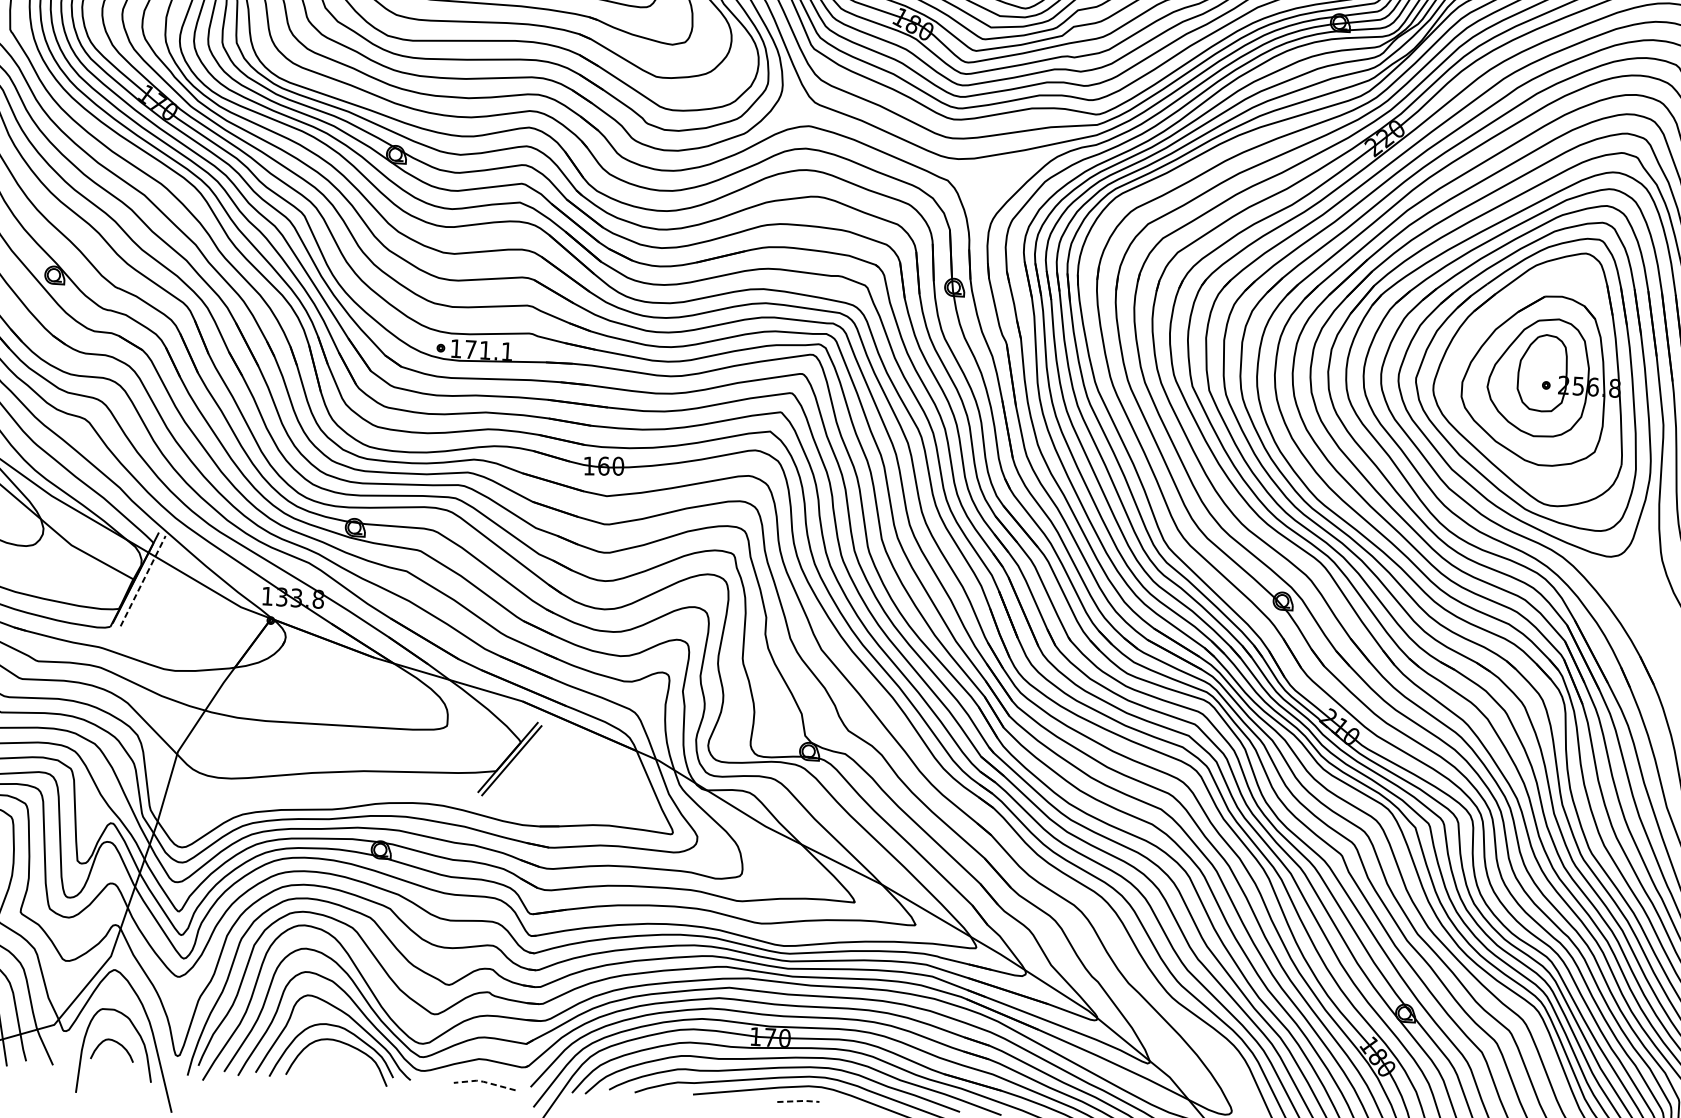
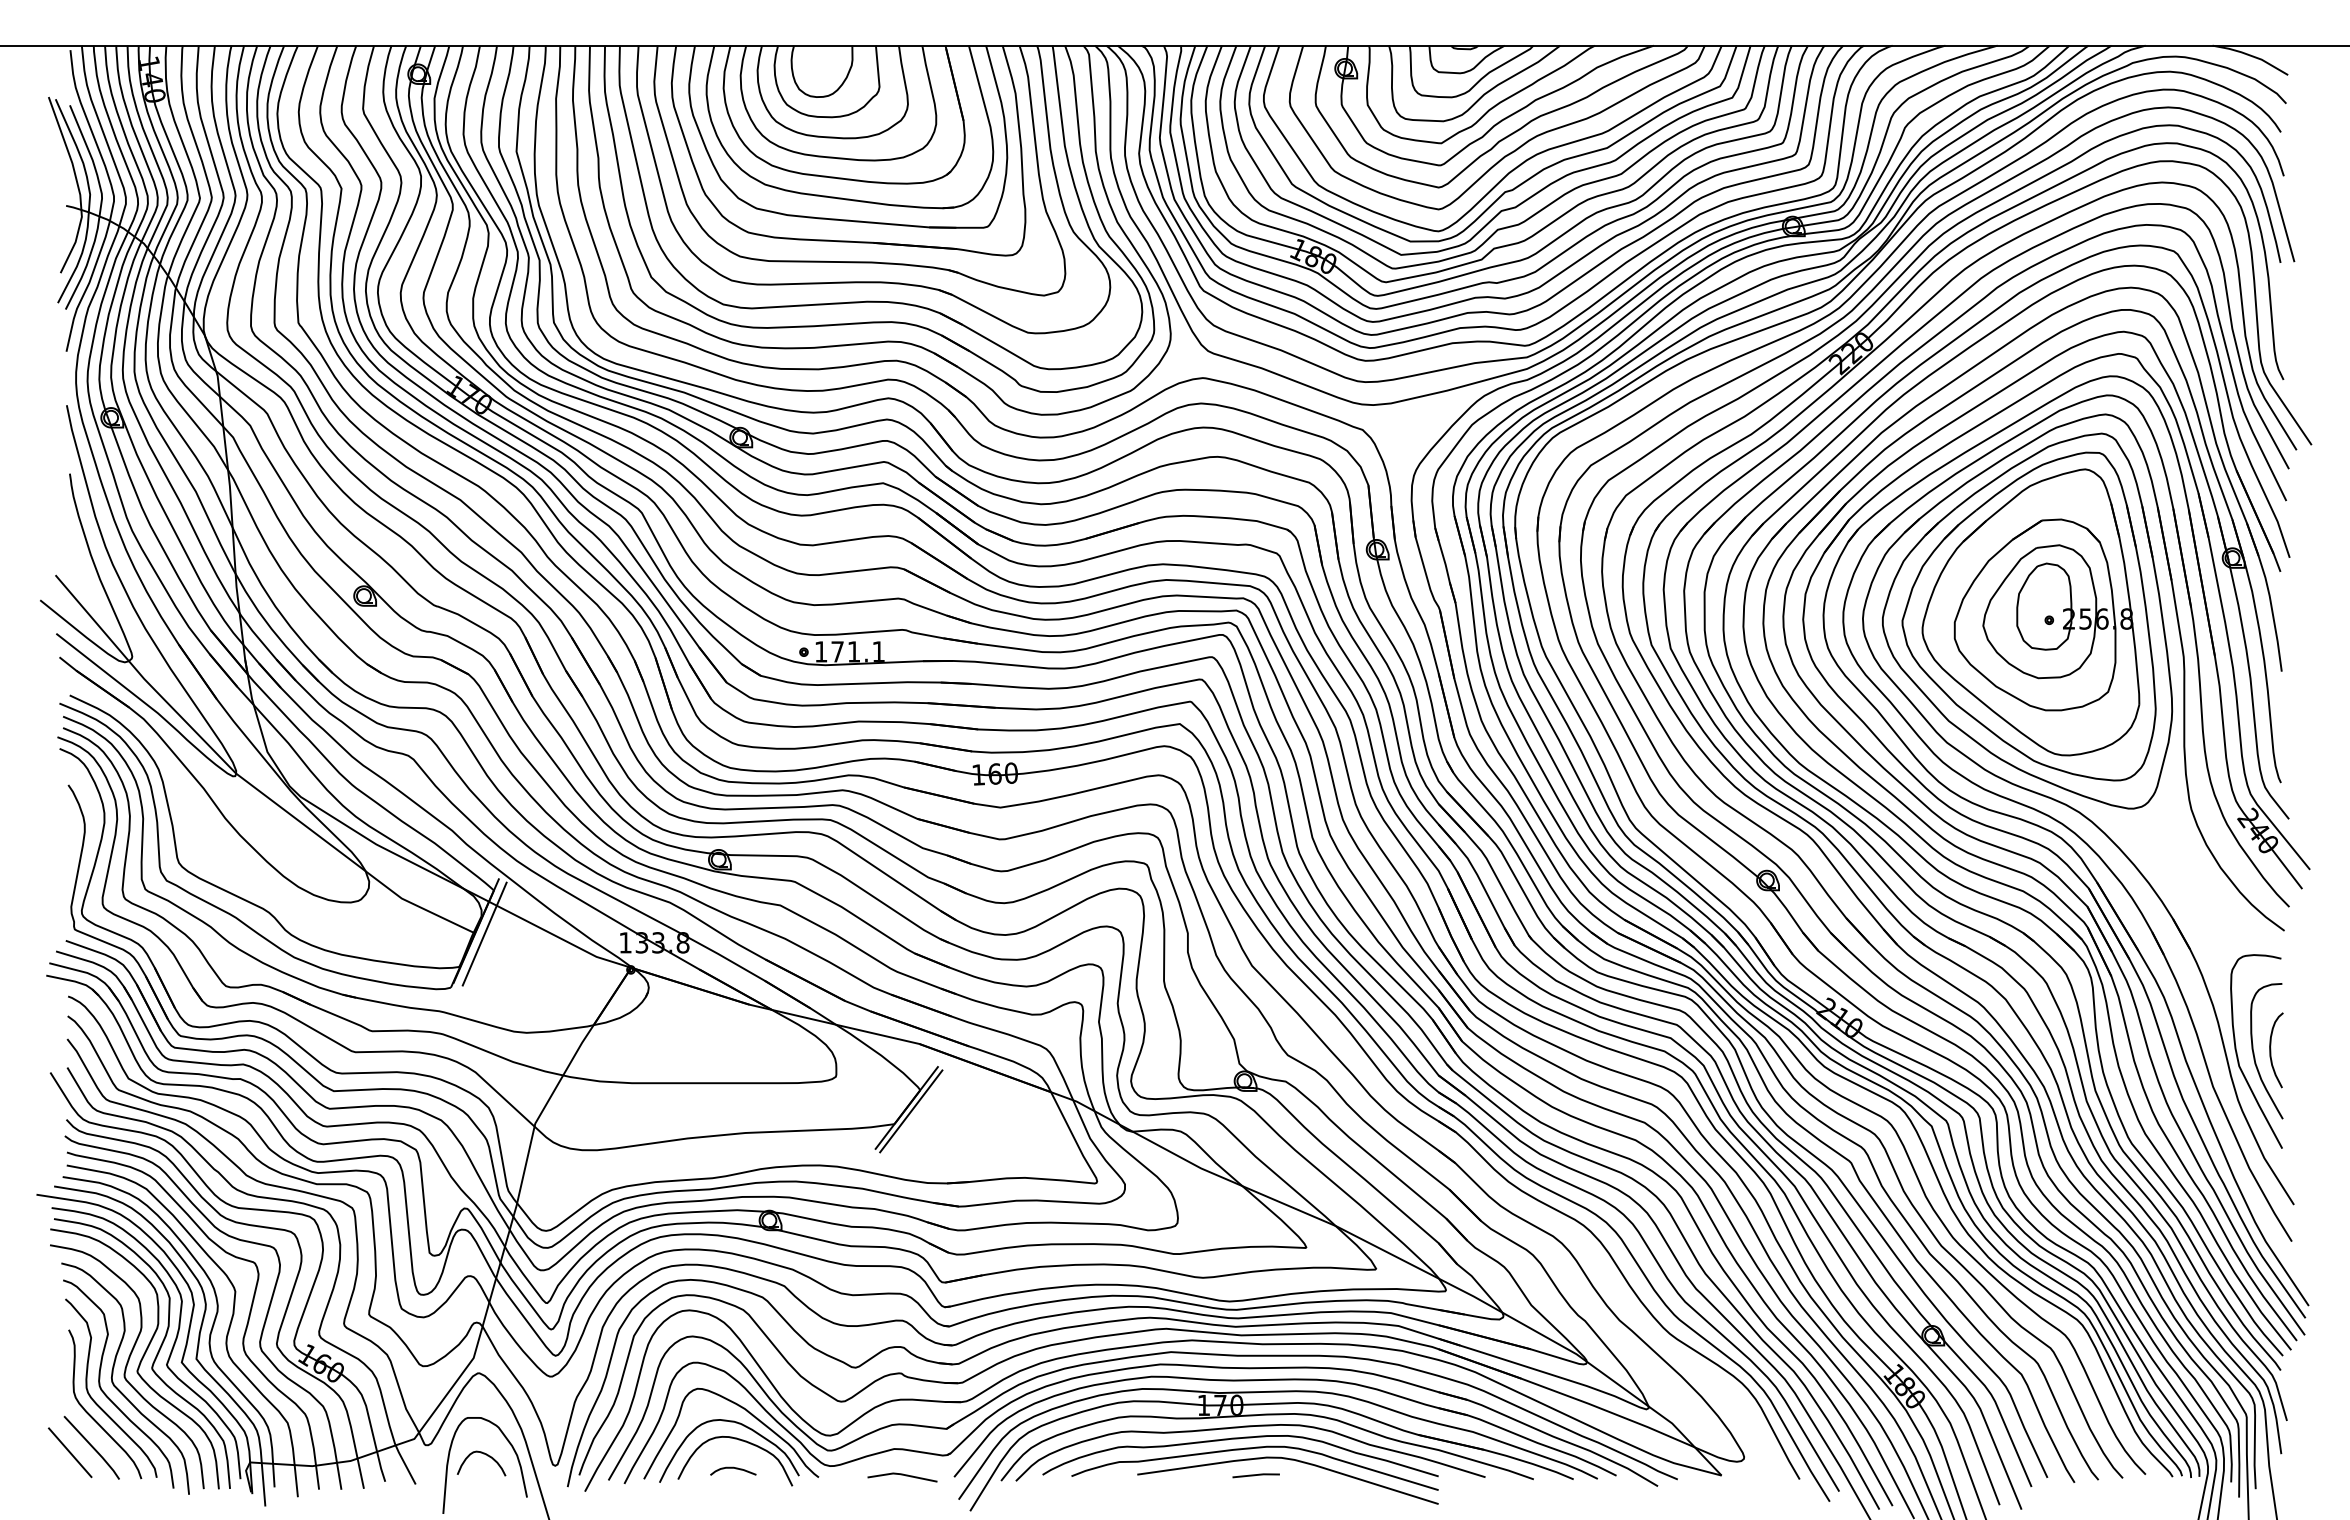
line: (143, 580) -> (485, 933), dashed -> solid
curve: (335, 1067) -> (733, 1468), added
line: (484, 1082) -> (901, 1474), dashed -> solid
line: (798, 1100) -> (1256, 1474), dashed -> solid

